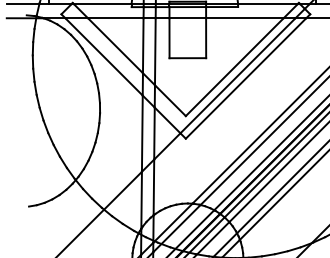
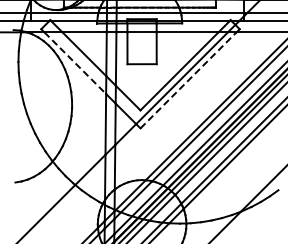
line: (104, 57) -> (75, 63), solid -> dashed
line: (246, 78) -> (188, 80), solid -> dashed

